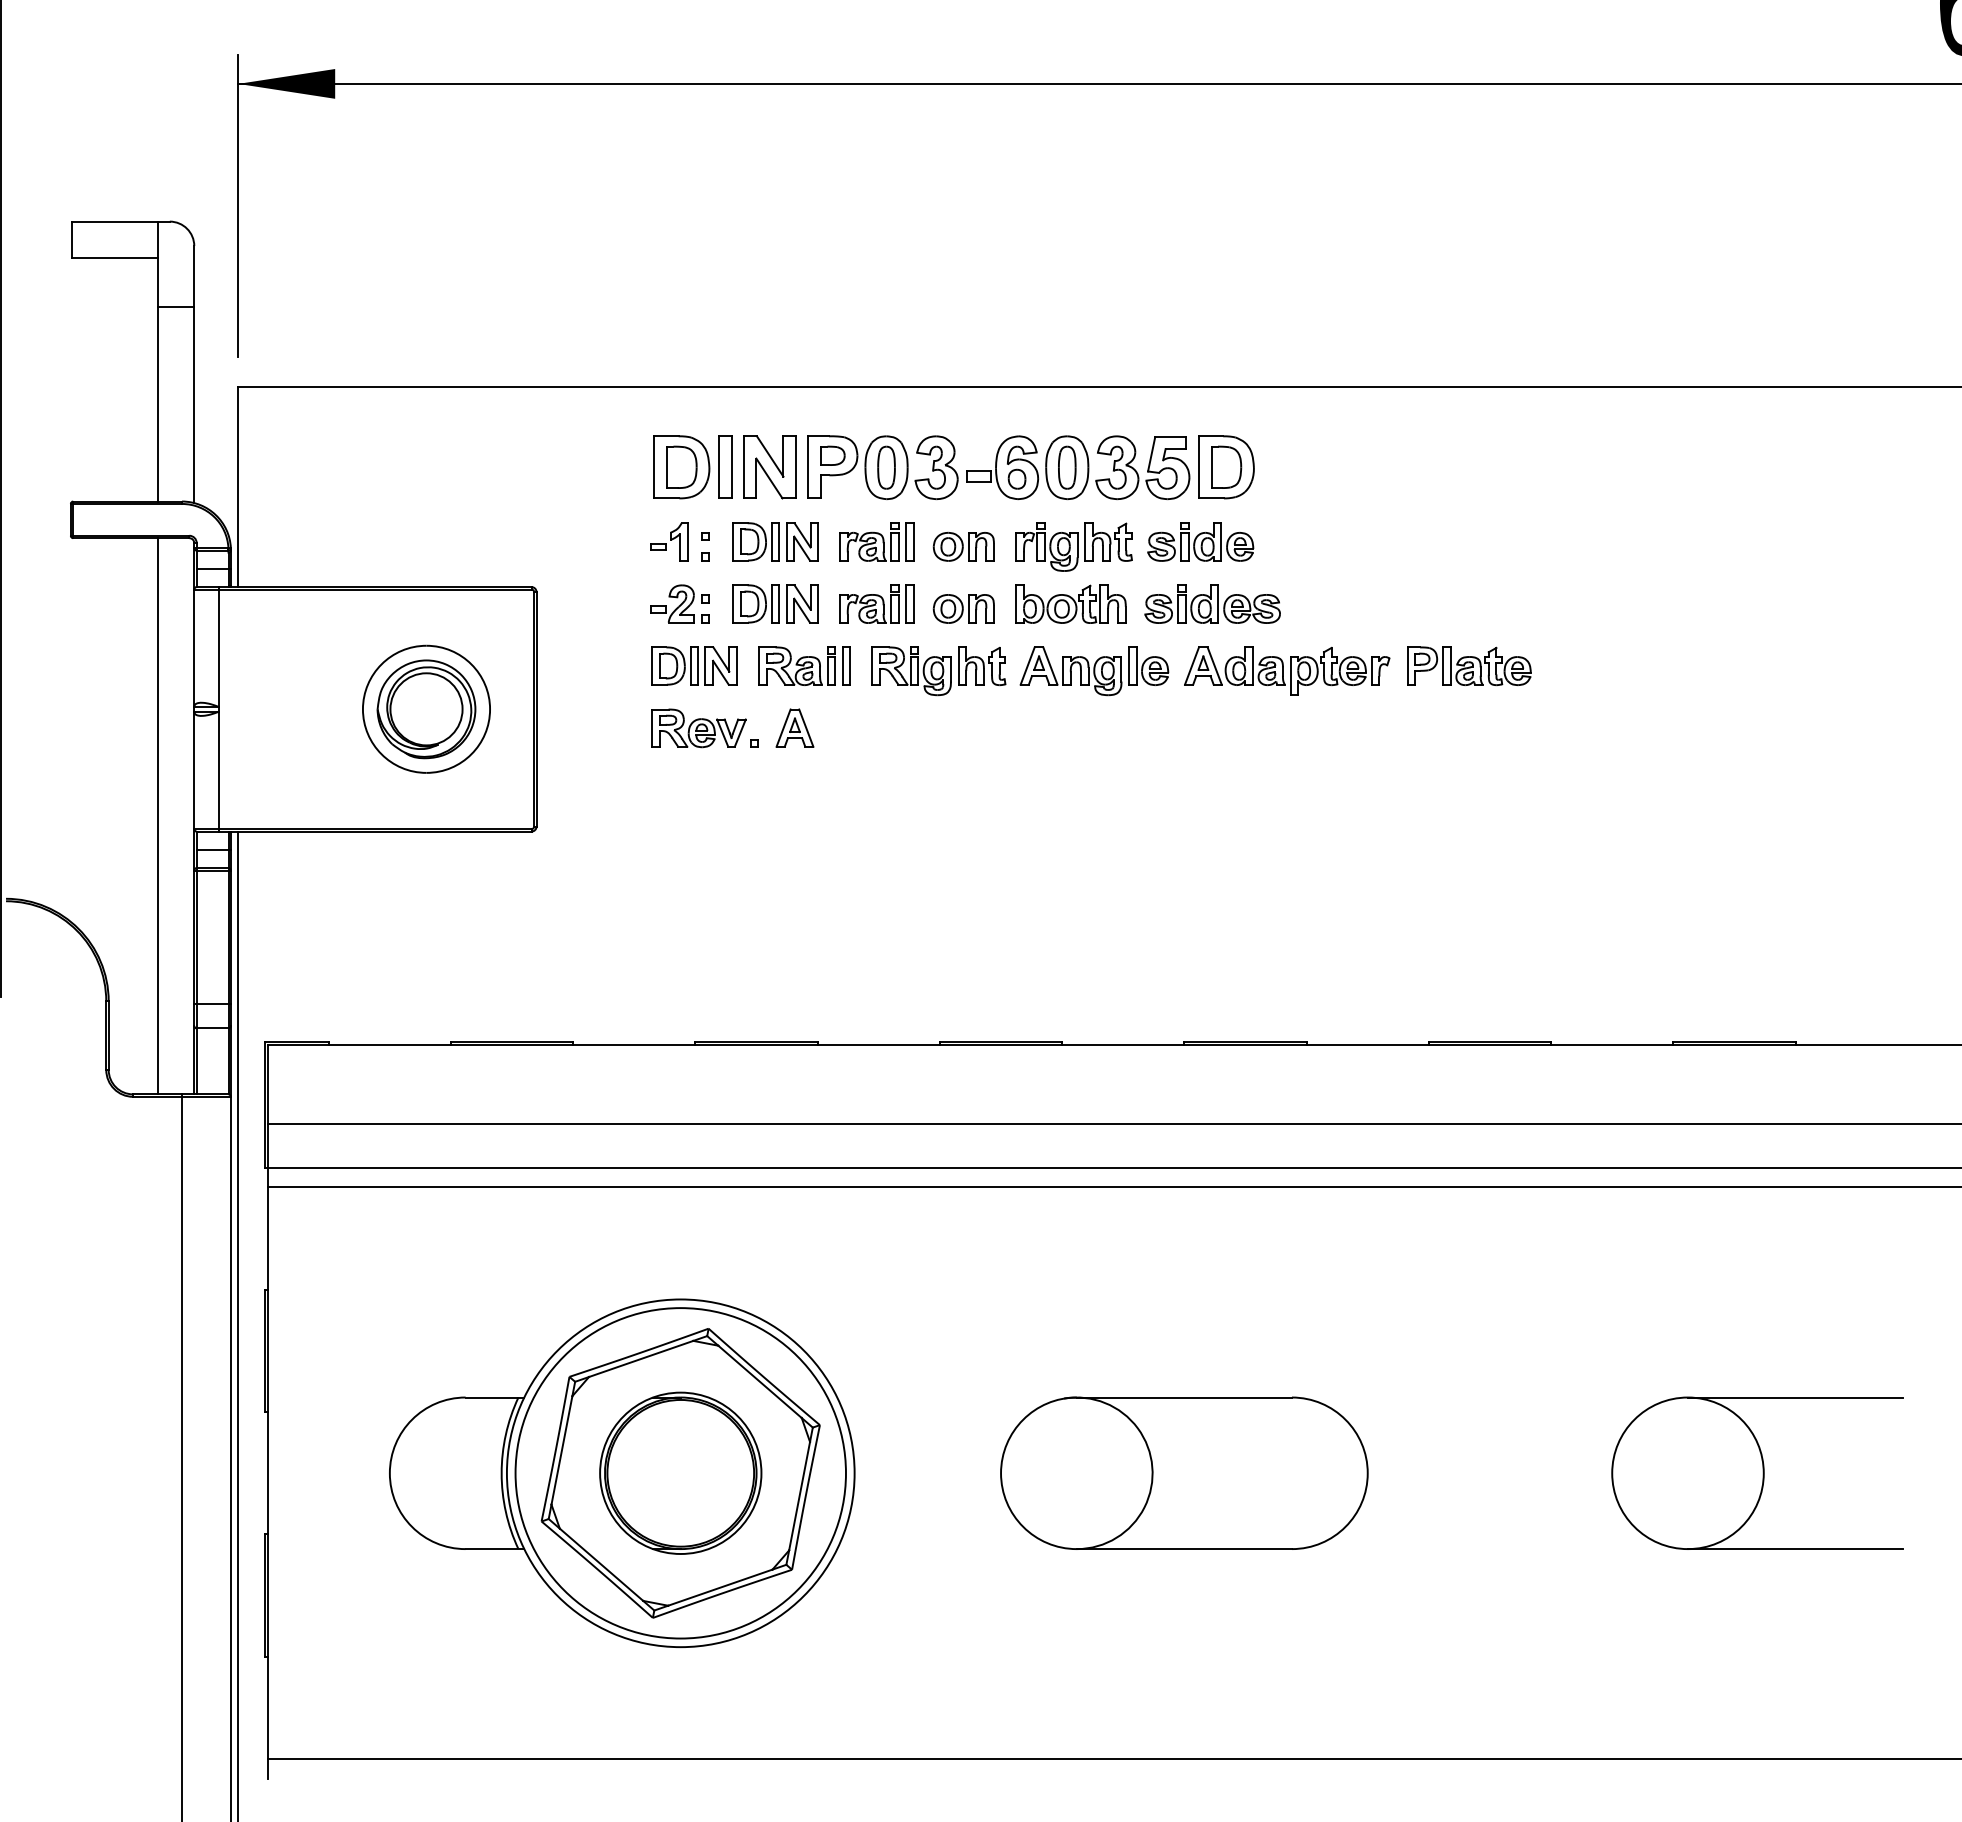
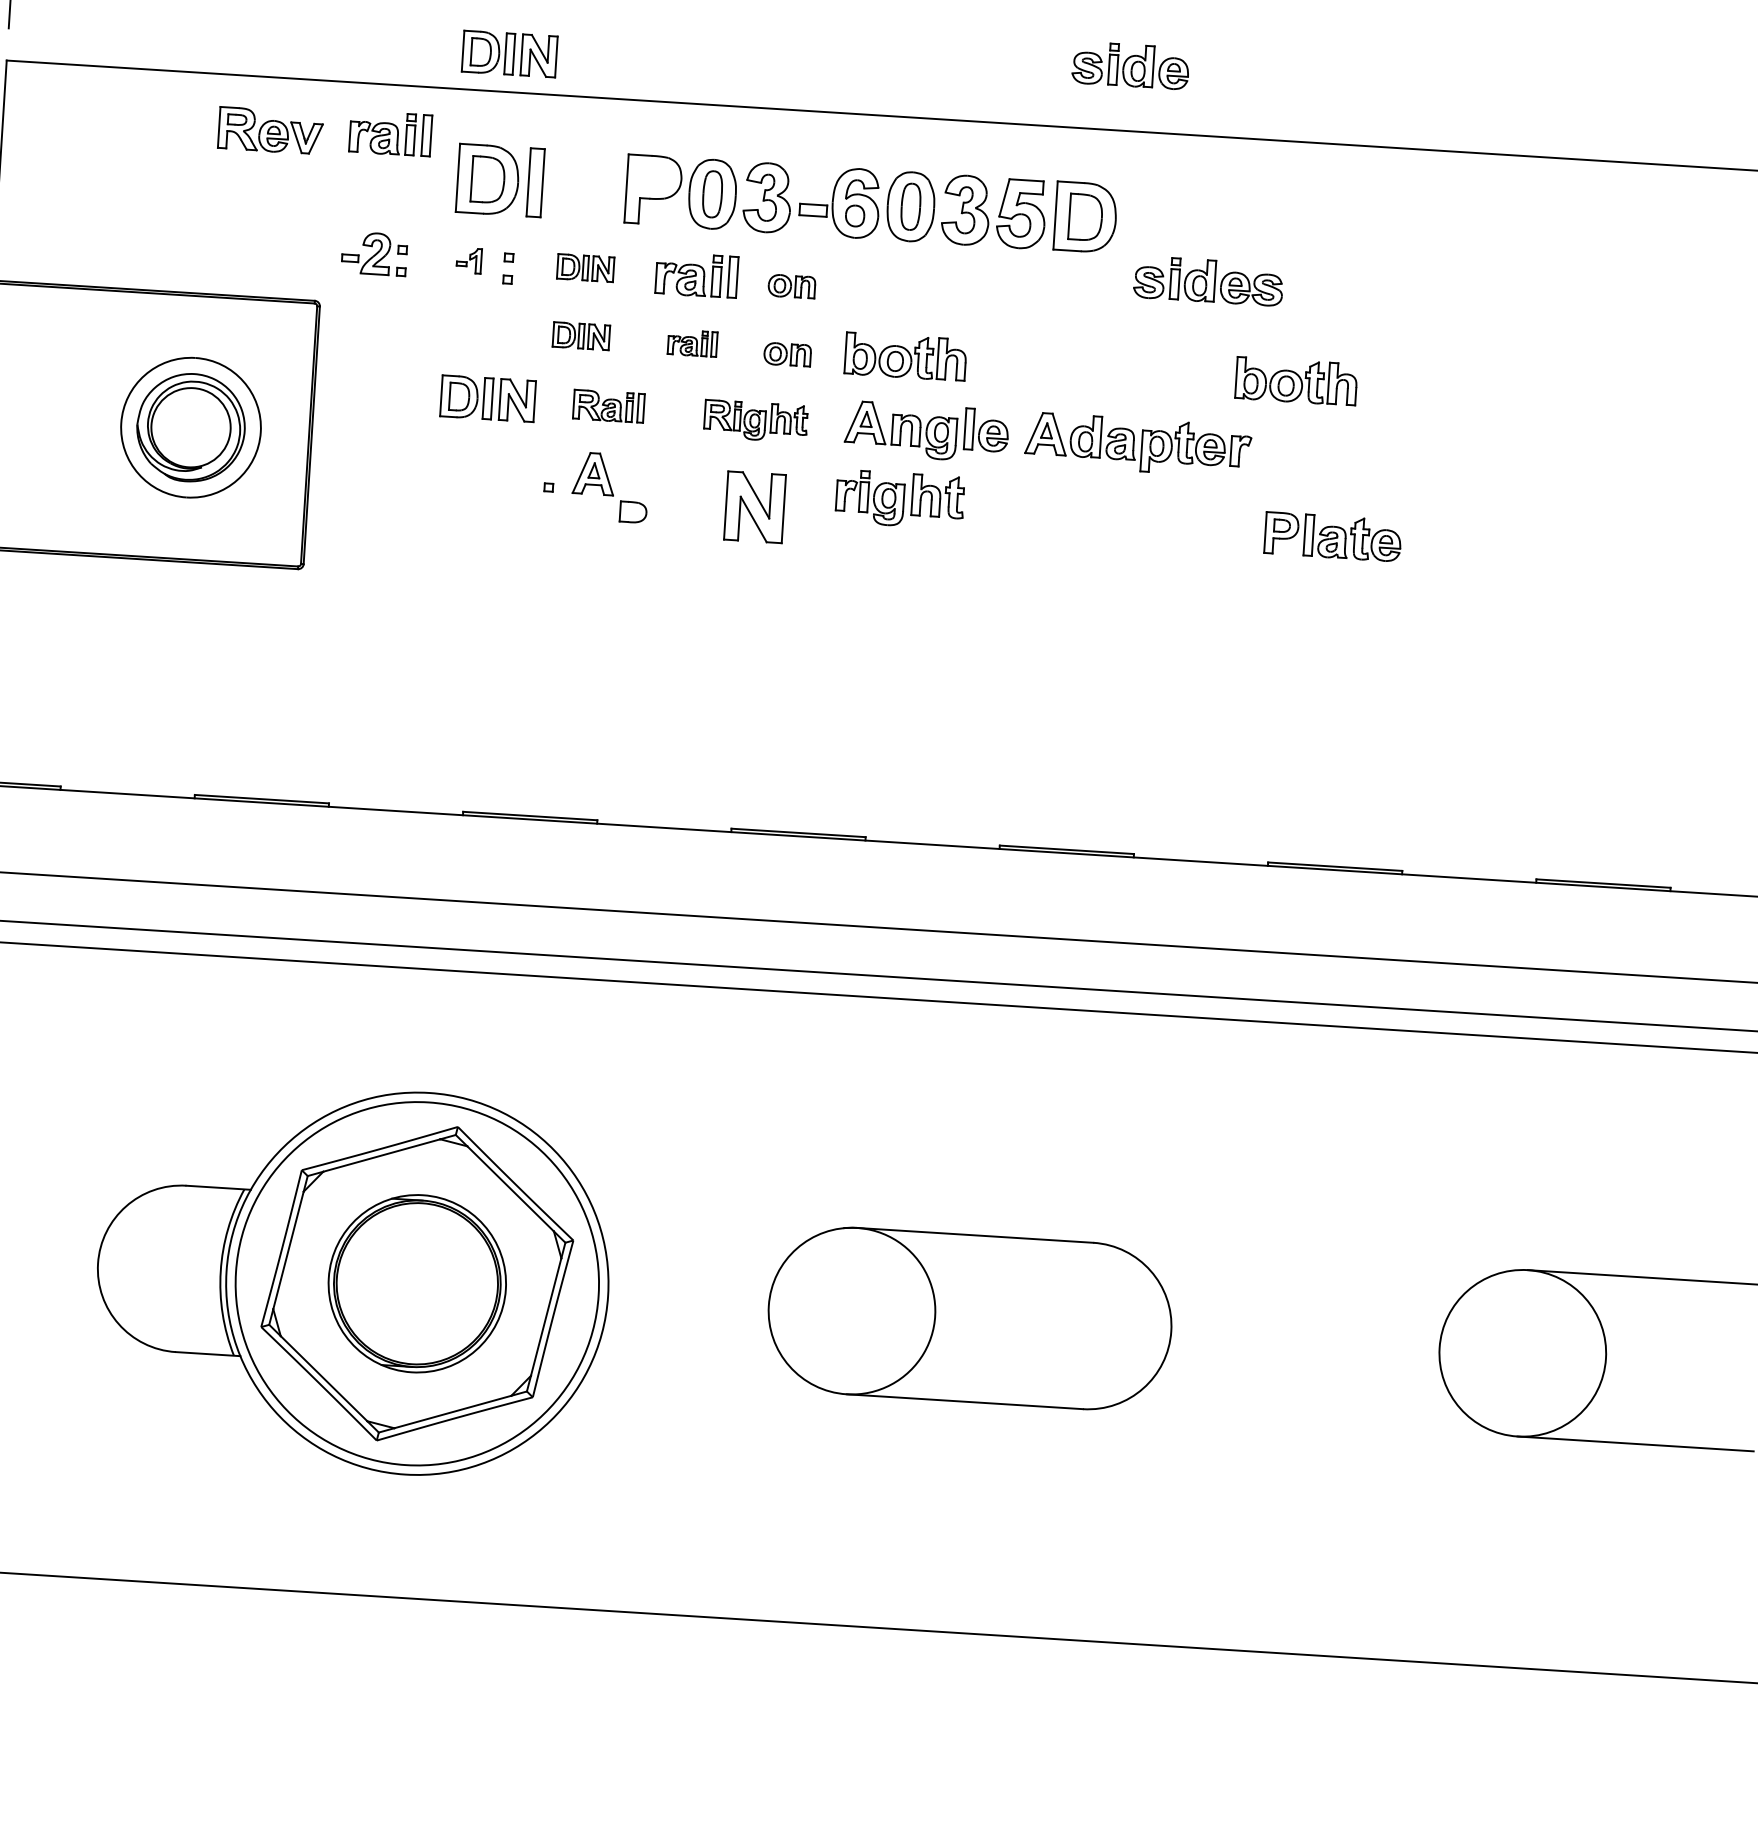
part: (694, 351) -> (509, 53), added
part: (590, 430) -> (390, 133), added
part: (832, 455) -> (633, 511), moved
part: (769, 467) -> (754, 507), moved
part: (669, 541) -> (469, 260), size x0.6
part: (775, 541) -> (585, 267), size x0.6
part: (1200, 541) -> (1130, 65), moved
part: (963, 546) -> (791, 286), size x0.7
part: (1073, 546) -> (899, 498), moved
part: (679, 603) -> (373, 253), moved
part: (775, 603) -> (581, 335), size x0.6
part: (876, 603) -> (692, 342), size x0.6
part: (1212, 603) -> (1208, 280), moved
part: (1426, 603) -> (1295, 380), added
part: (963, 608) -> (787, 354), size x0.7
part: (804, 665) -> (608, 405), size x0.7
part: (1469, 665) -> (1333, 536), moved
part: (938, 671) -> (755, 421), size x0.7
part: (698, 728) -> (270, 130), moved

